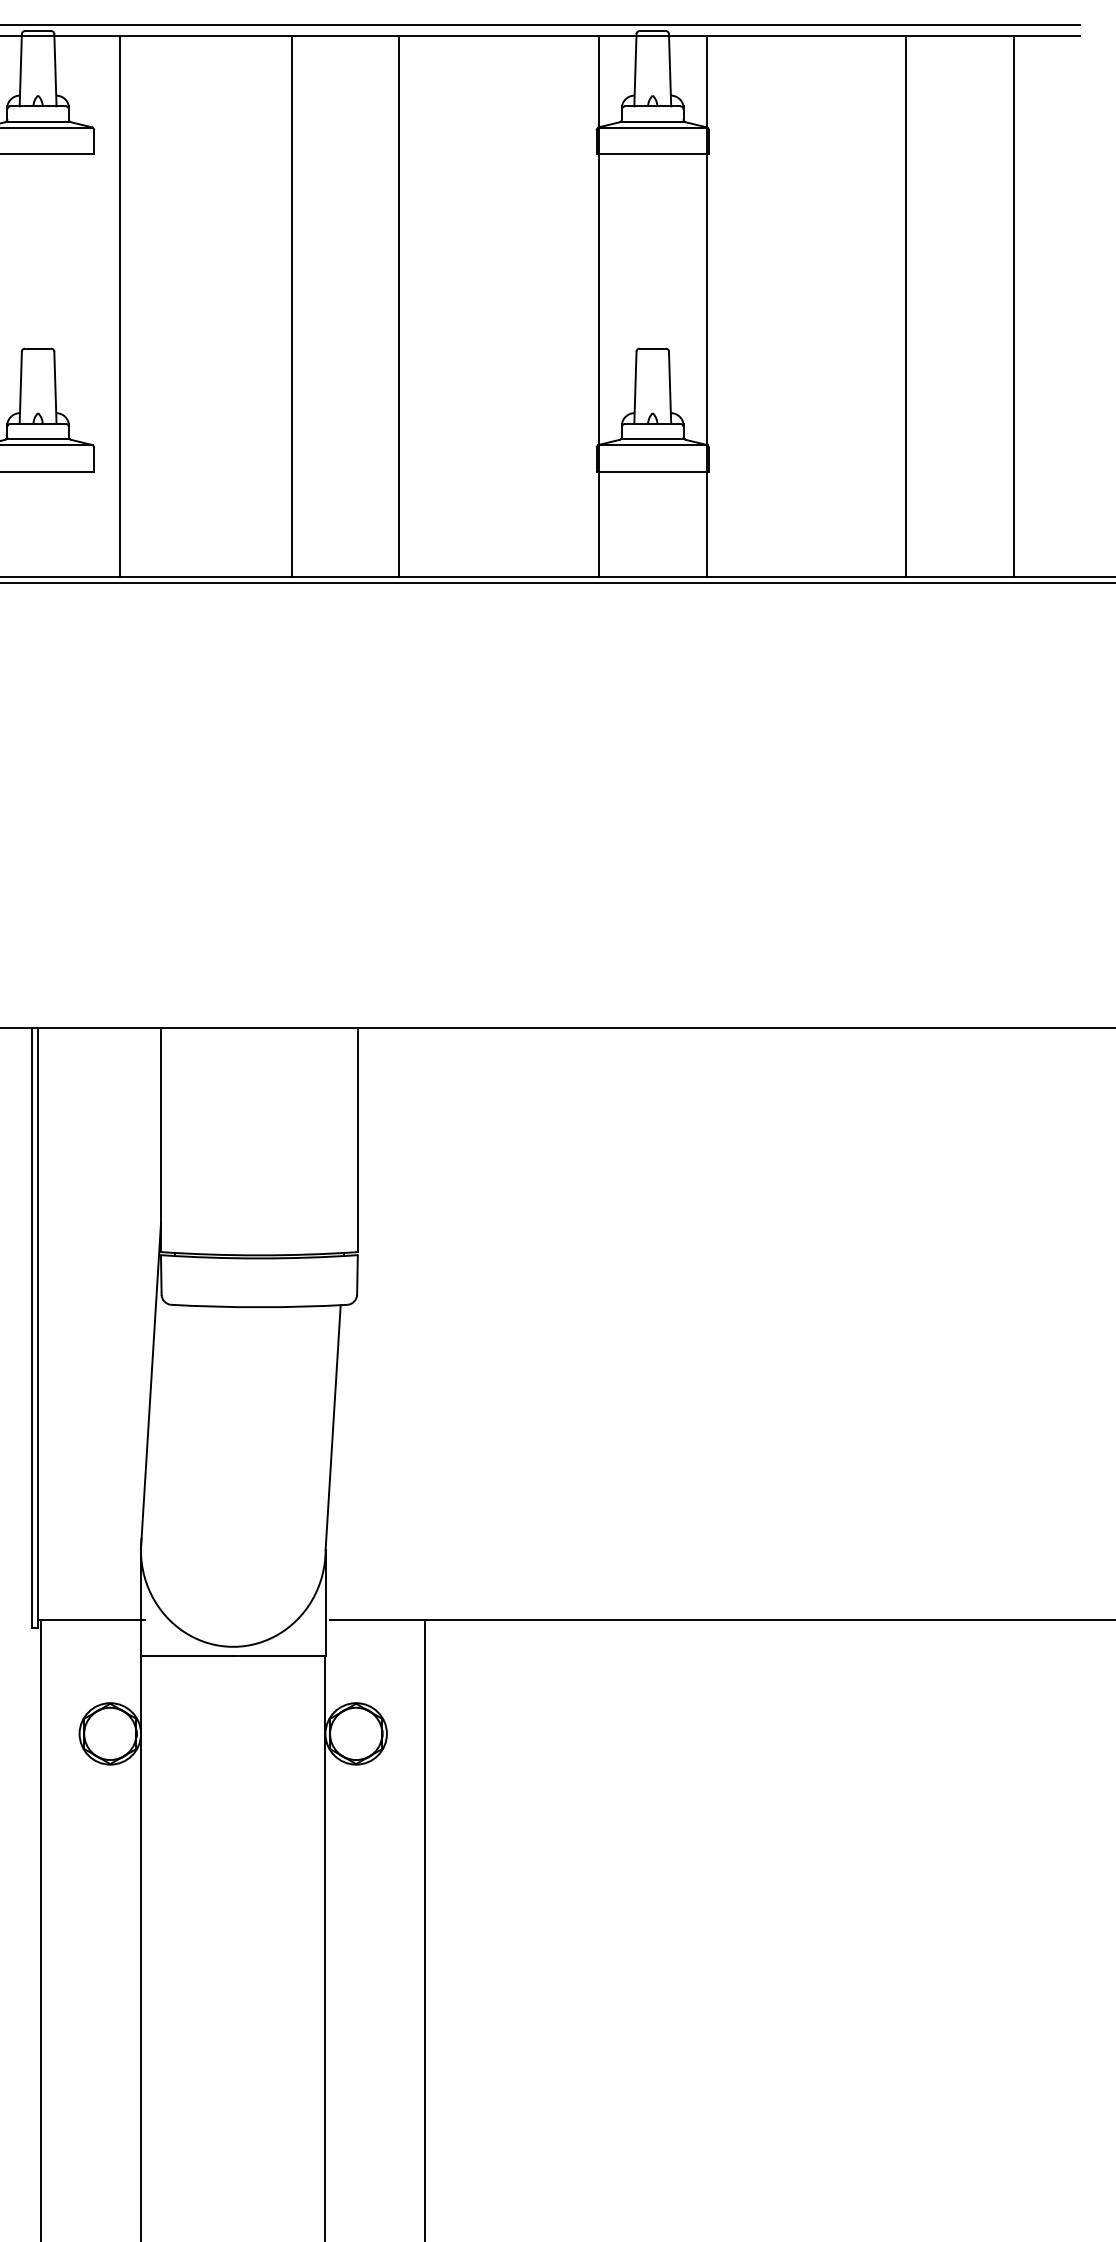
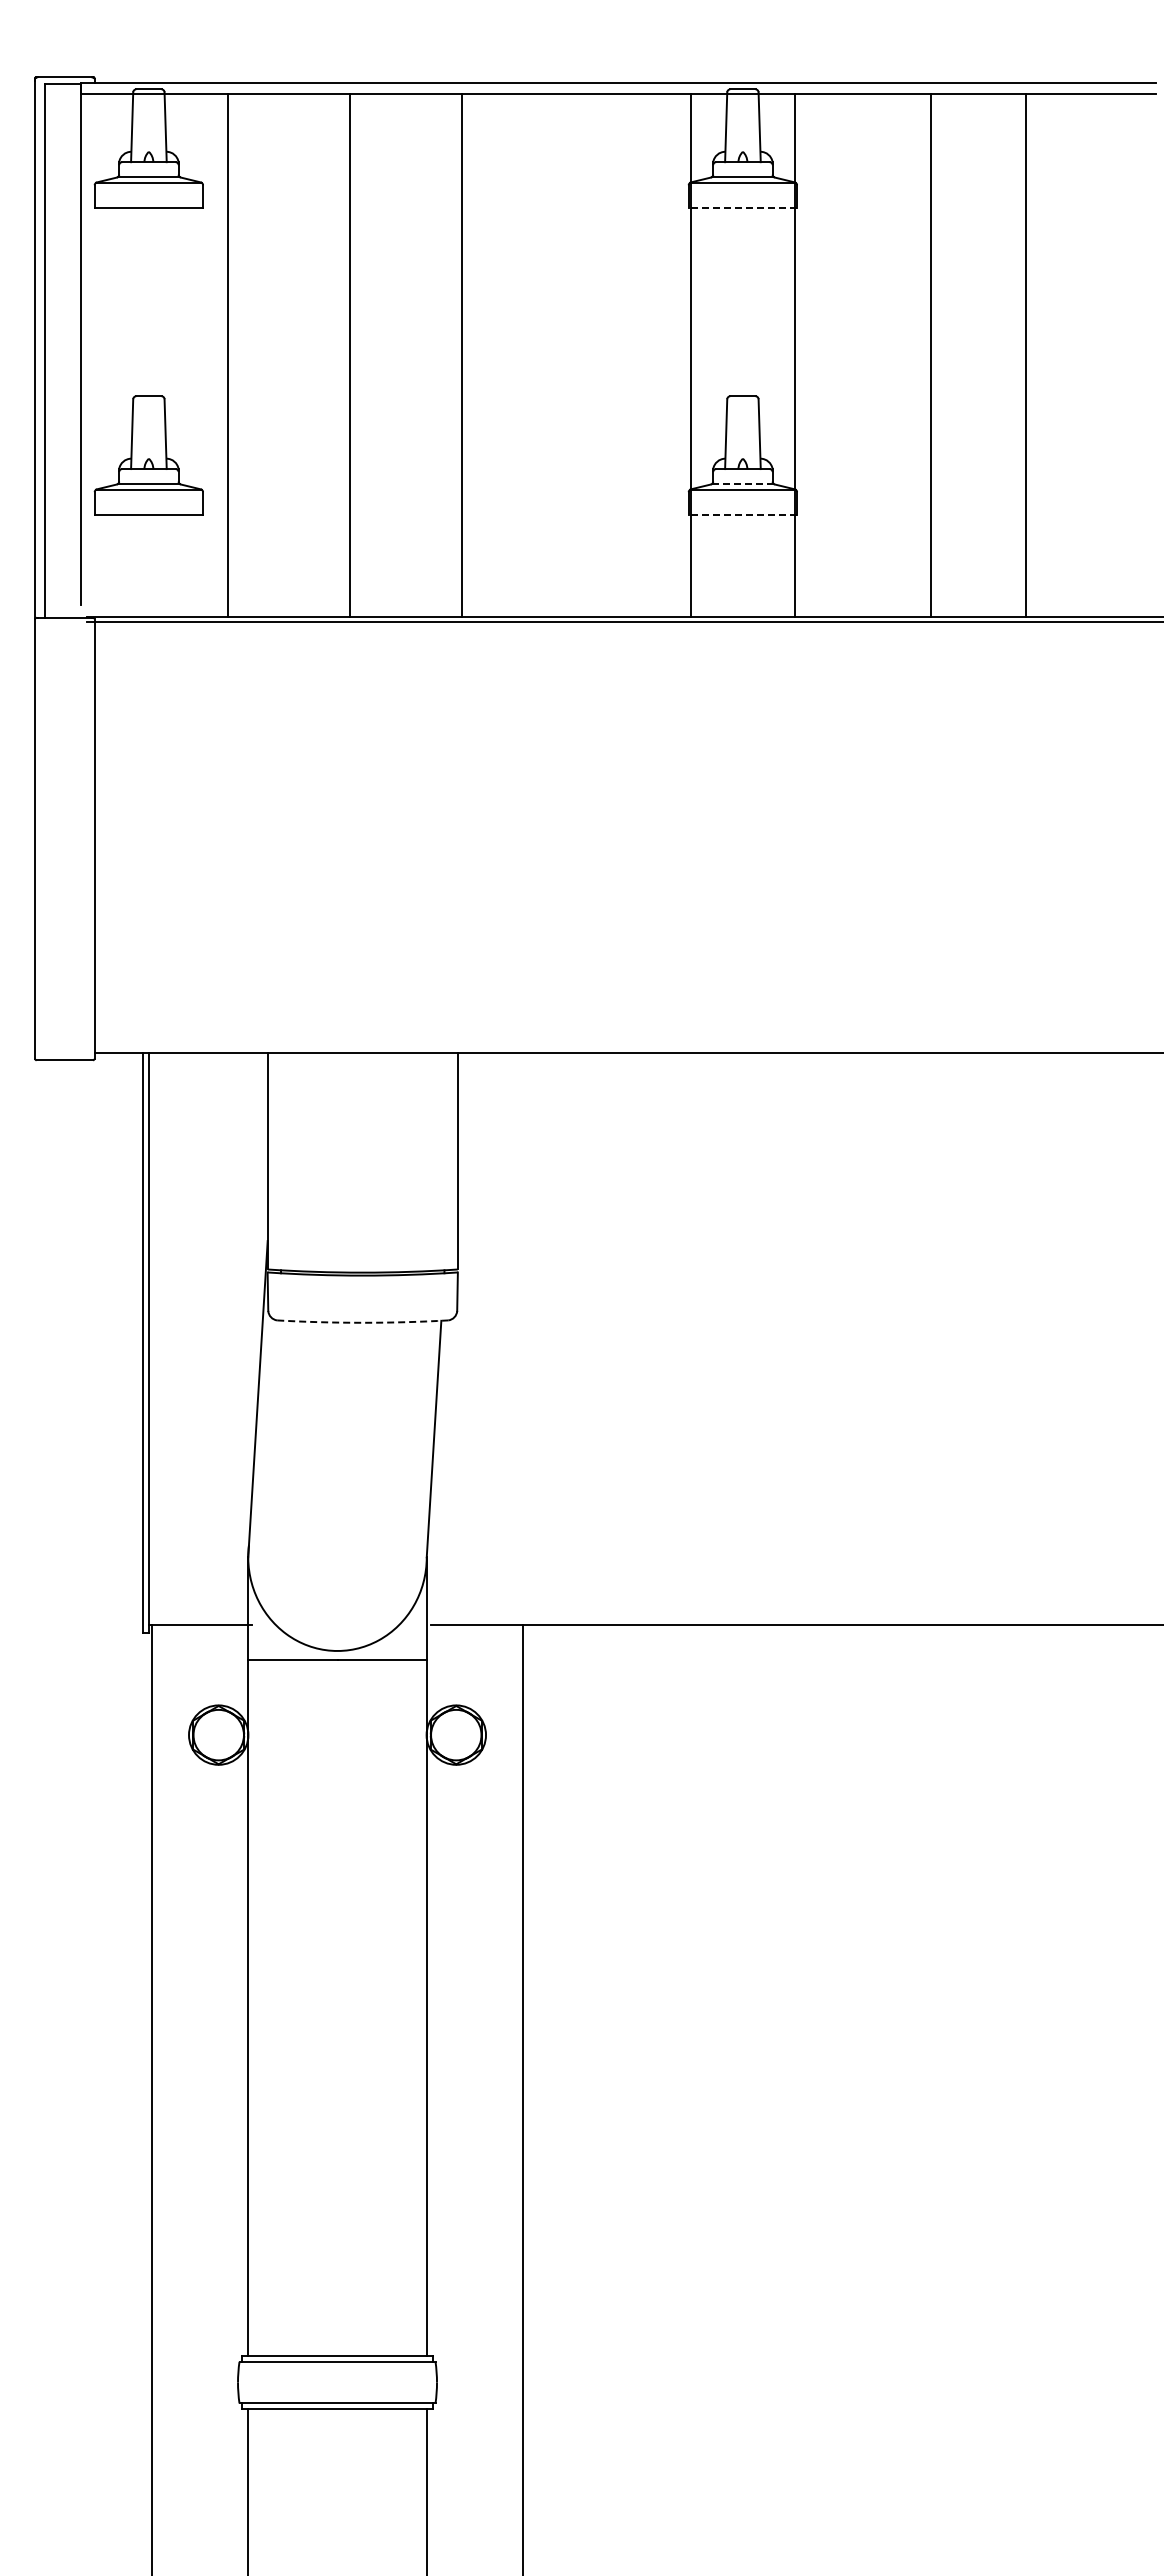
line: (652, 154) -> (742, 208), solid -> dashed
line: (291, 306) -> (349, 355), moved
line: (398, 306) -> (461, 355), moved
line: (905, 306) -> (930, 355), moved
line: (1013, 306) -> (1025, 355), moved
line: (652, 438) -> (742, 483), solid -> dashed
line: (652, 471) -> (742, 515), solid -> dashed
arc: (259, 1306) -> (362, 1322), solid -> dashed

